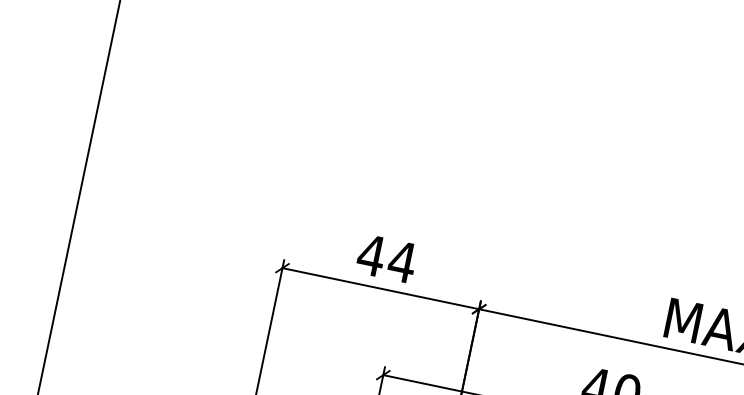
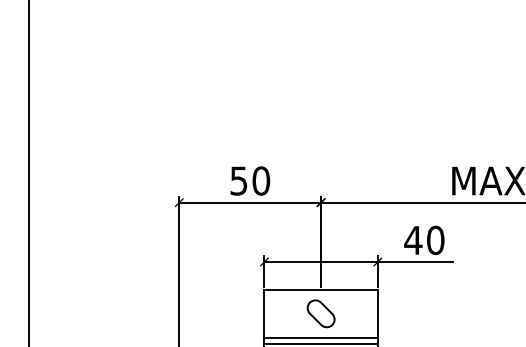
text: (386, 257) -> (249, 180), 44 -> 50

